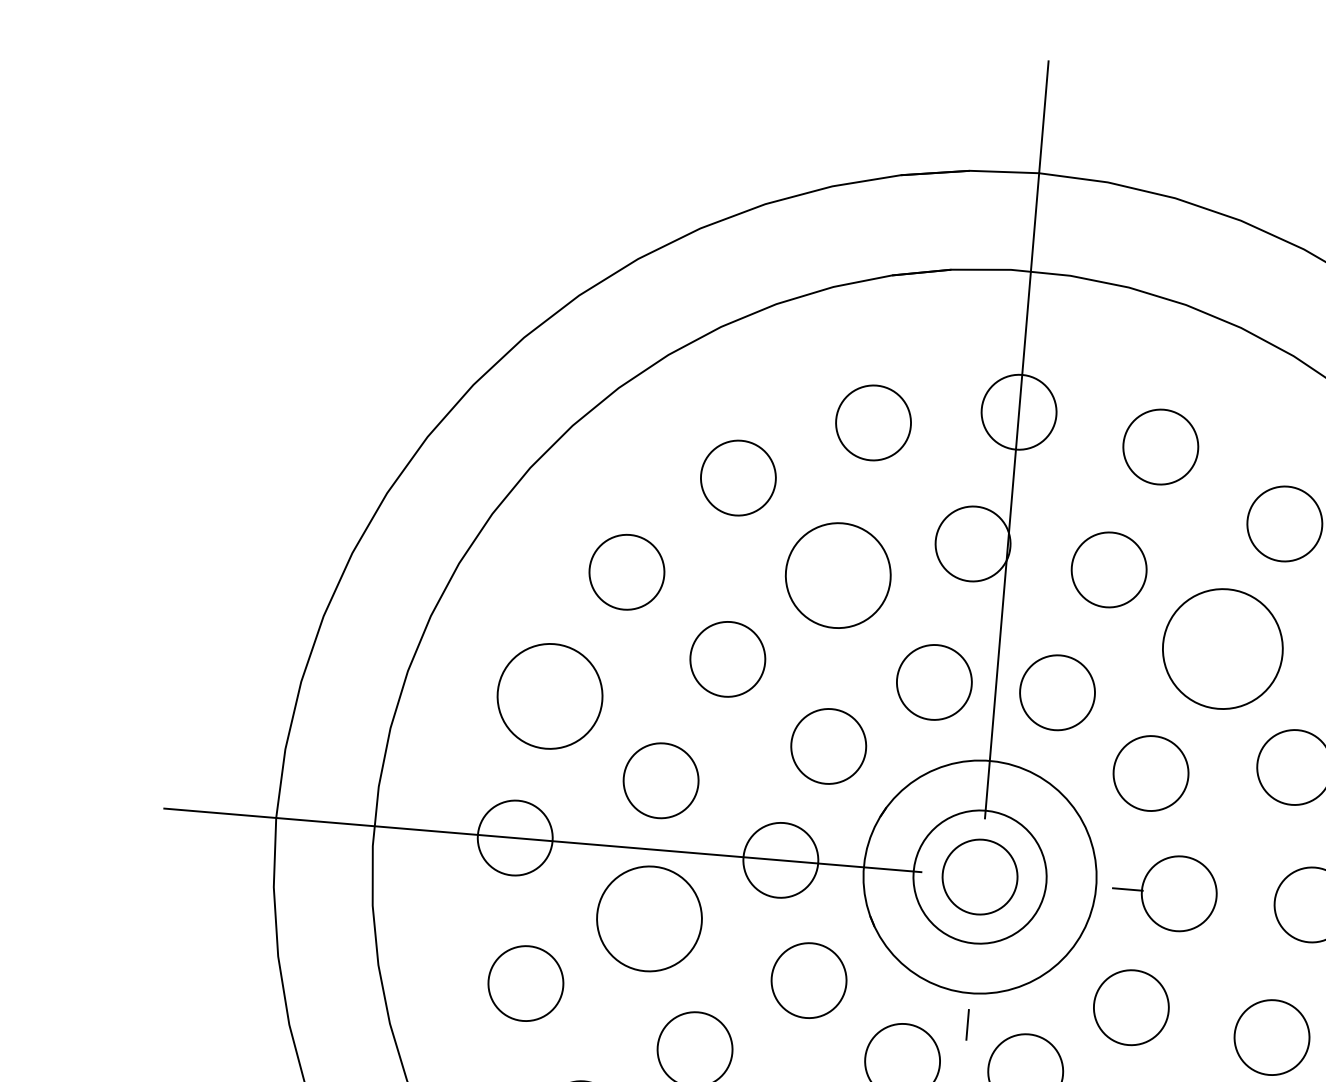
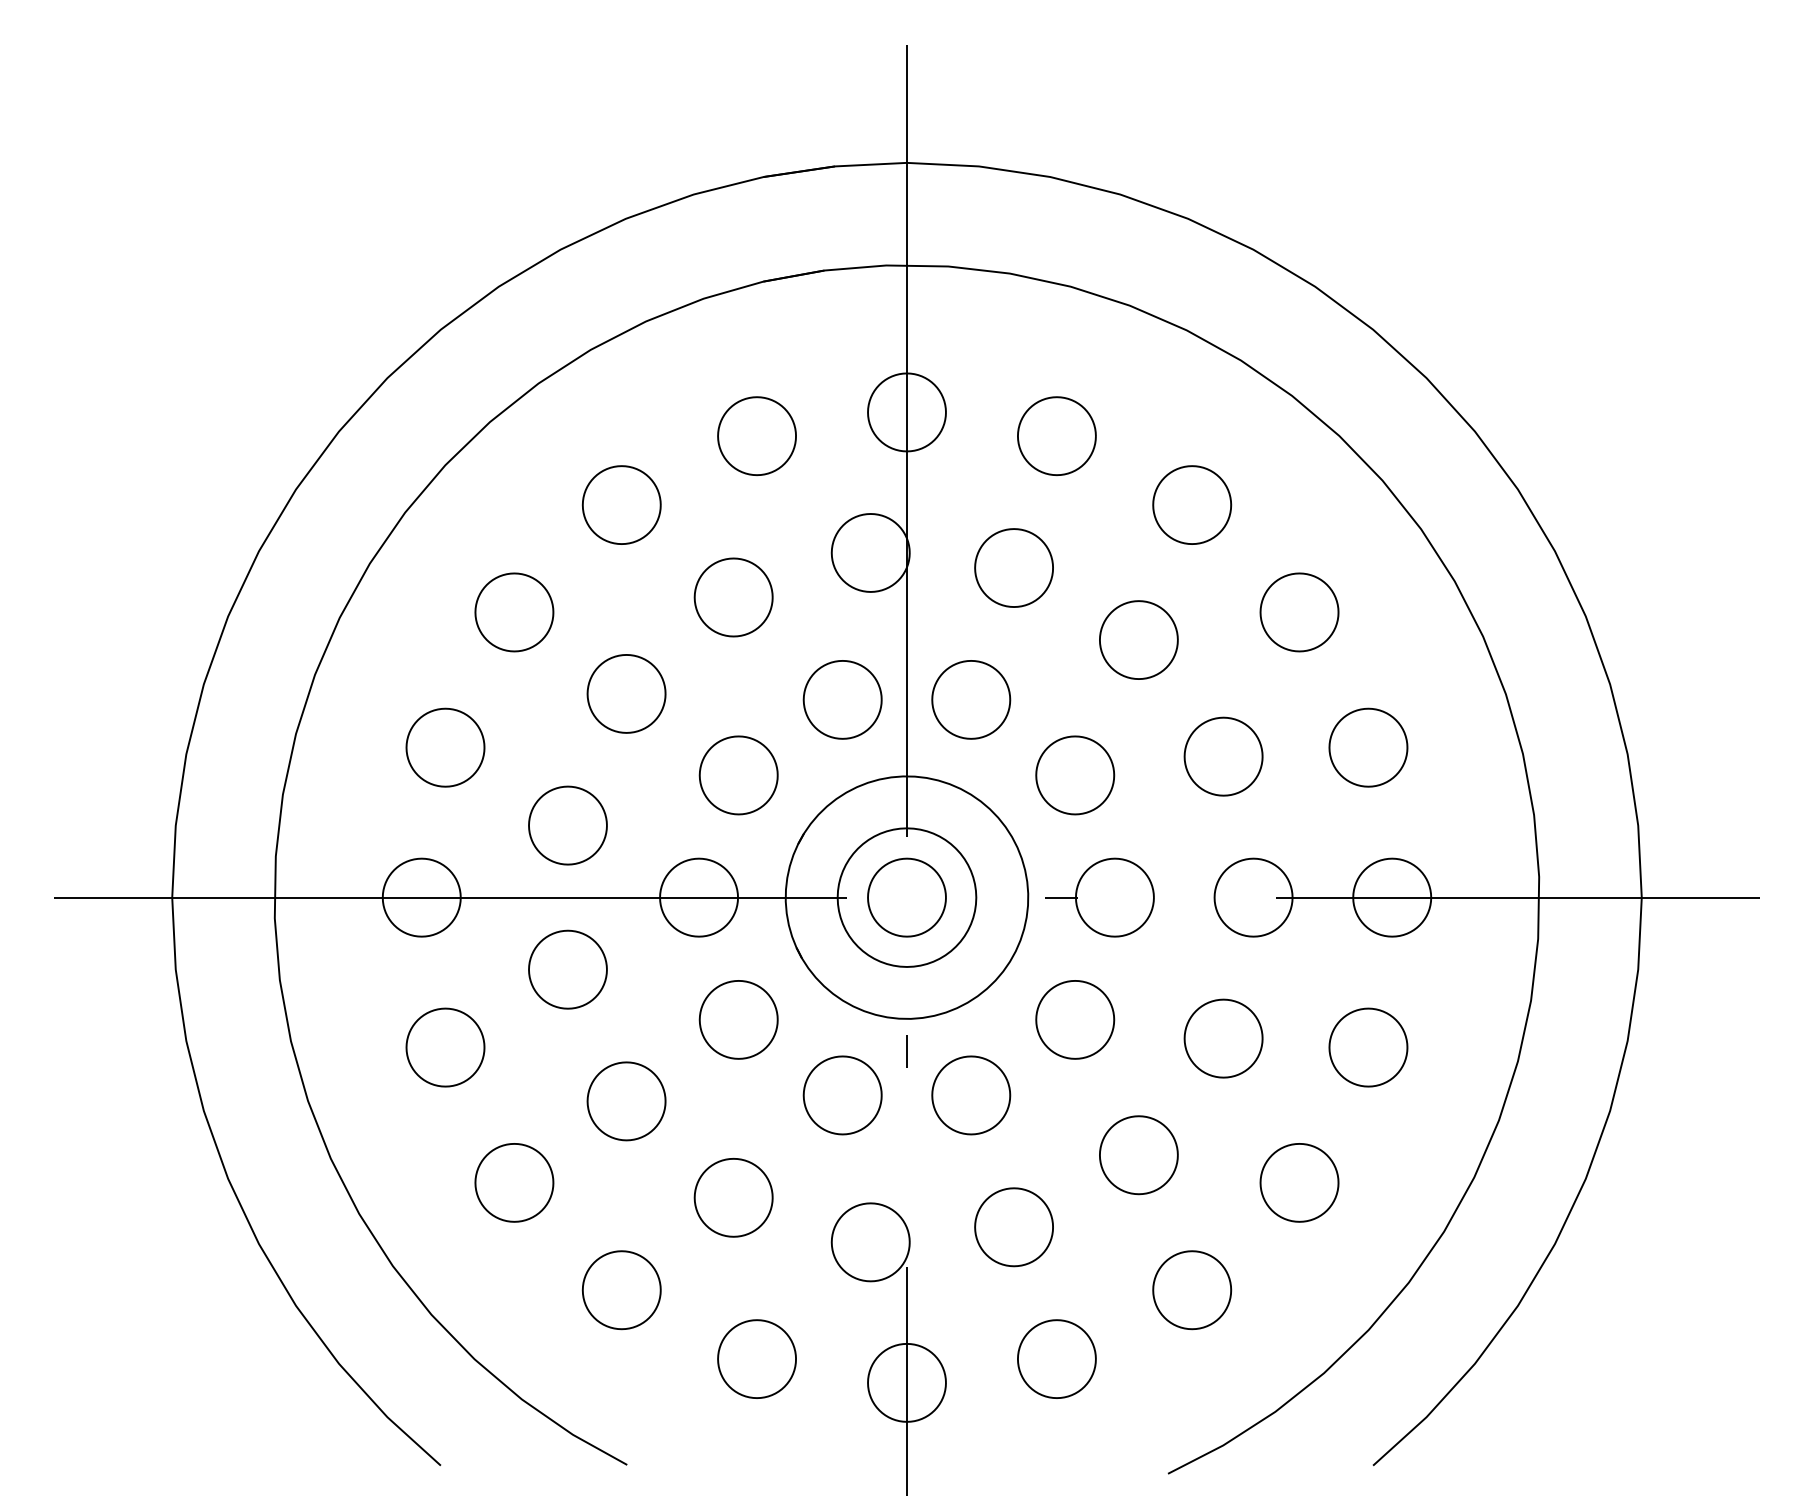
part: (838, 575) -> (733, 597), size x0.71
part: (1222, 648) -> (1138, 639), size x0.62
part: (550, 696) -> (445, 747), size x0.71
part: (649, 918) -> (567, 969), size x0.71

